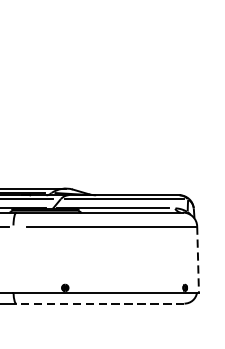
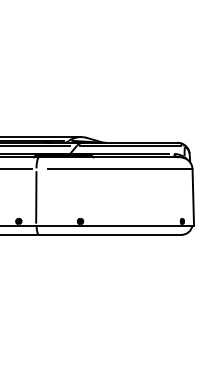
line: (13, 259) -> (36, 197), added
line: (198, 259) -> (193, 197), dashed -> solid
line: (99, 303) -> (109, 234), dashed -> solid

